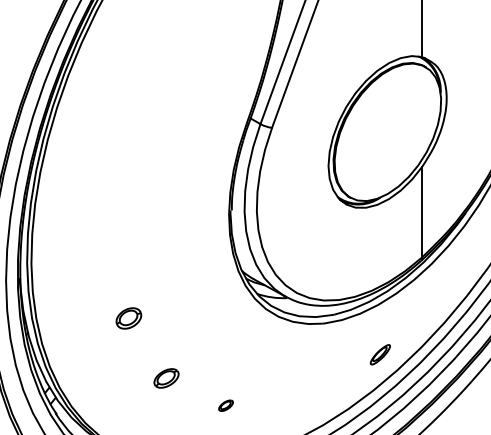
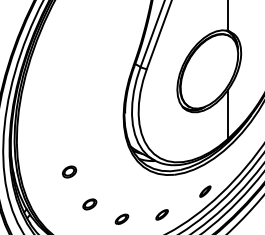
part: (299, 397) -> (161, 214), added
part: (225, 404) -> (121, 218), size x1.67

